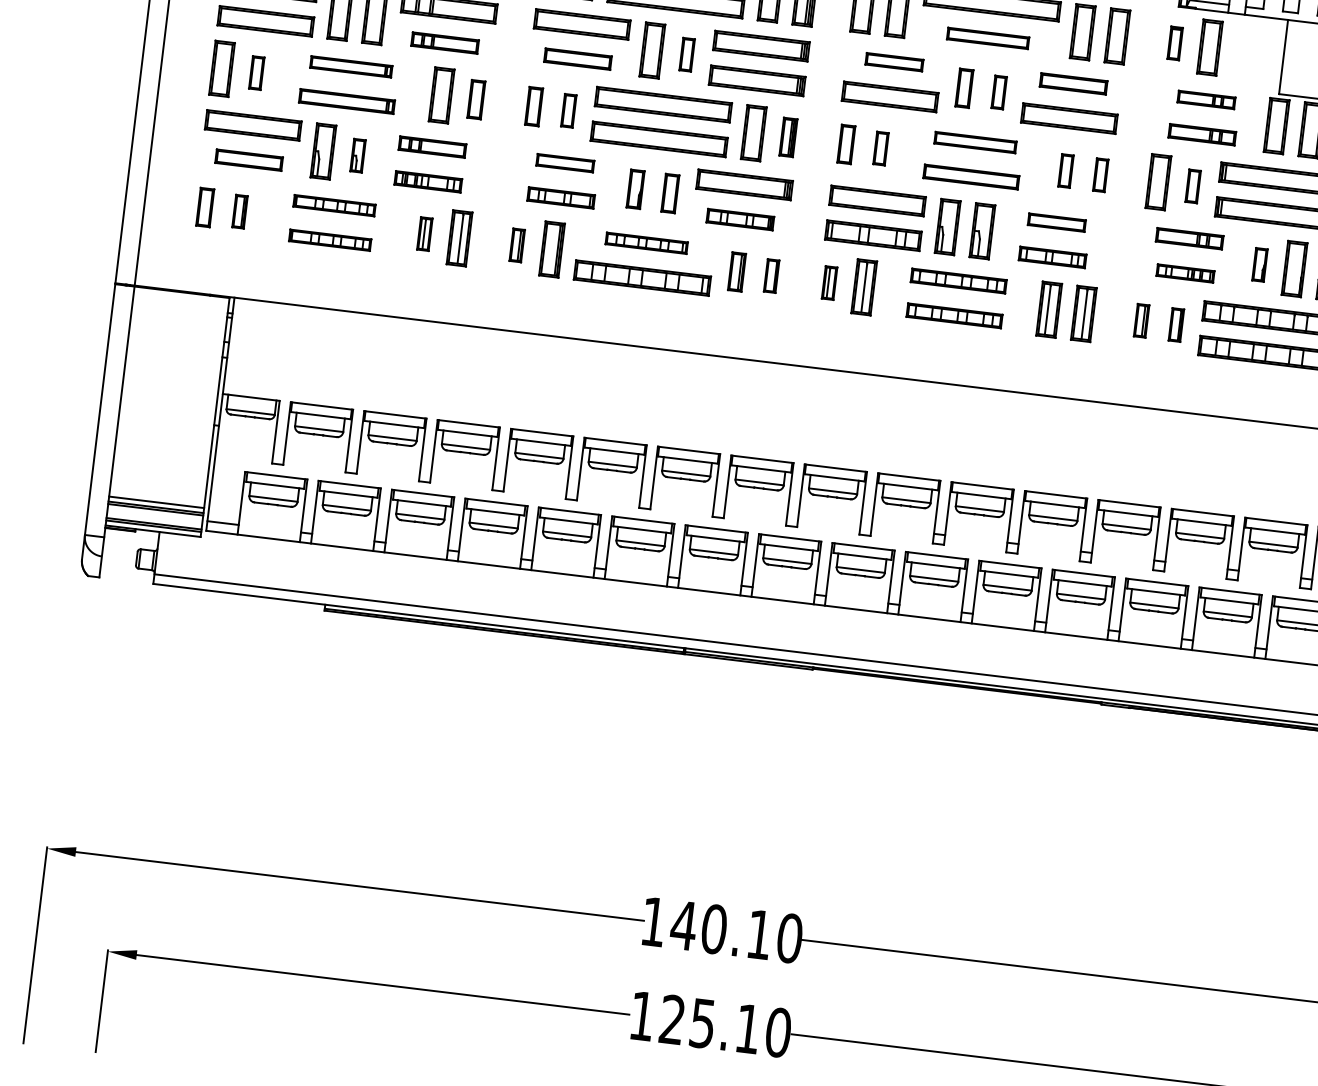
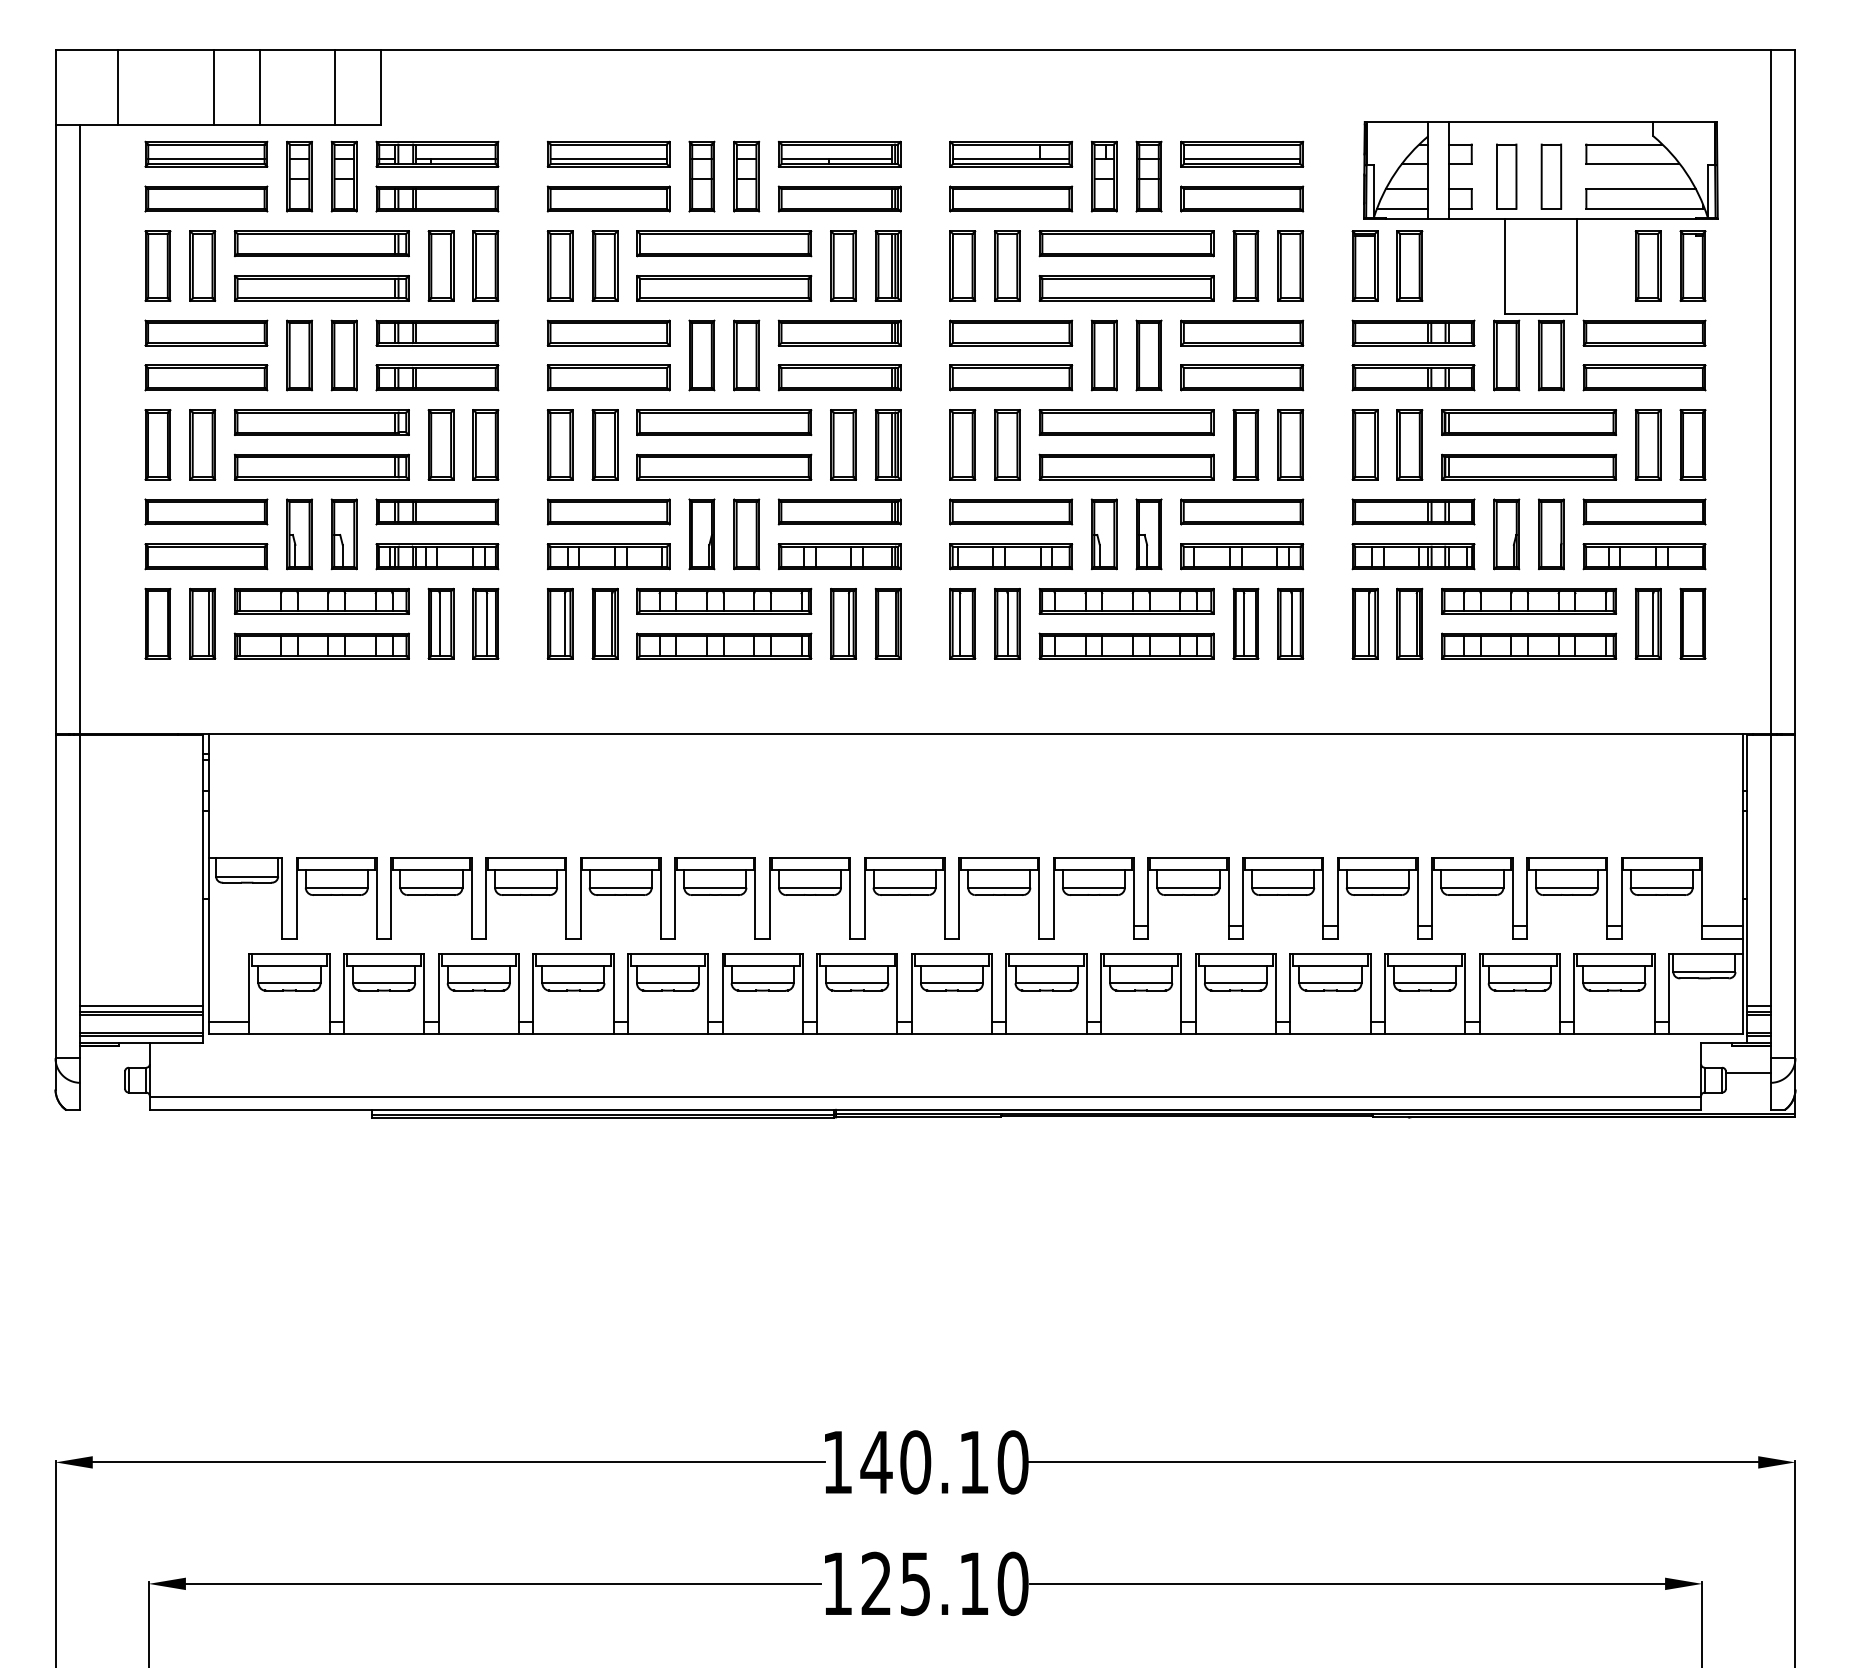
part: (988, 38) -> (1126, 288), size x1.67
part: (445, 42) -> (437, 377), size x1.43
part: (1174, 42) -> (1364, 265), size x1.67
part: (686, 54) -> (746, 355), size x1.67
part: (577, 58) -> (608, 377), size x1.43
part: (894, 61) -> (1011, 332), size x1.67
part: (350, 66) -> (321, 422), size x1.67
part: (256, 72) -> (202, 444), size x1.67
part: (1073, 83) -> (1242, 332), size x1.43
part: (963, 88) -> (1103, 355), size x1.43
part: (998, 92) -> (1148, 355), size x1.67
part: (476, 99) -> (485, 444), size x1.43
part: (1206, 99) -> (1413, 332), size x1.67
part: (346, 100) -> (321, 466), size x1.43
part: (533, 106) -> (559, 444), size x1.43
part: (568, 110) -> (604, 444), size x1.67
part: (1202, 134) -> (1413, 377), size x1.43
part: (787, 137) -> (887, 444), size x1.43
part: (975, 142) -> (1126, 422), size x1.67
part: (846, 144) -> (962, 444), size x1.43
part: (432, 146) -> (437, 511), size x1.43
part: (881, 148) -> (1007, 444), size x1.67
part: (357, 155) -> (343, 534), size x1.67
part: (249, 159) -> (206, 556), size x1.43
part: (565, 162) -> (608, 511), size x1.67
part: (1065, 170) -> (1245, 444), size x1.67
part: (1100, 174) -> (1290, 444), size x1.67
part: (971, 176) -> (1126, 466), size x1.43
part: (428, 181) -> (437, 556), size x1.43
part: (1192, 186) -> (1409, 444), size x1.67
part: (635, 189) -> (701, 534), size x1.43
part: (670, 193) -> (746, 534), size x1.43
part: (561, 197) -> (608, 556), size x1.43
part: (334, 205) -> (321, 601), size x1.67
part: (204, 207) -> (157, 623), size x1.43
part: (239, 211) -> (202, 623), size x1.67
part: (740, 219) -> (839, 556), size x1.43
part: (1057, 222) -> (1242, 511), size x1.67
part: (424, 233) -> (440, 623), size x1.67
part: (1189, 238) -> (1413, 511), size x1.43
part: (330, 239) -> (321, 645), size x1.67
part: (646, 242) -> (724, 600), size x1.67
part: (516, 245) -> (559, 623), size x1.67
part: (1052, 257) -> (1242, 556), size x1.43
part: (1259, 264) -> (1506, 534), size x1.67
part: (737, 271) -> (843, 623), size x1.43
part: (1185, 273) -> (1413, 556), size x1.67
part: (771, 275) -> (887, 623), size x1.67
part: (958, 280) -> (1126, 600), size x1.43
part: (829, 282) -> (962, 623), size x1.67
part: (954, 315) -> (1126, 645), size x1.43
part: (1141, 320) -> (1364, 623), size x1.67
part: (1176, 324) -> (1409, 623), size x1.67

